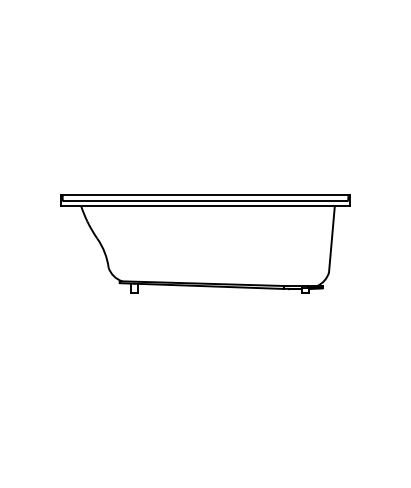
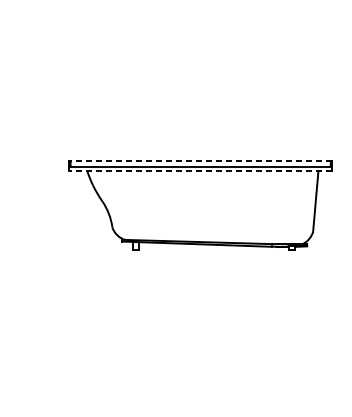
line: (205, 195) -> (200, 161), solid -> dashed
line: (205, 206) -> (200, 171), solid -> dashed

